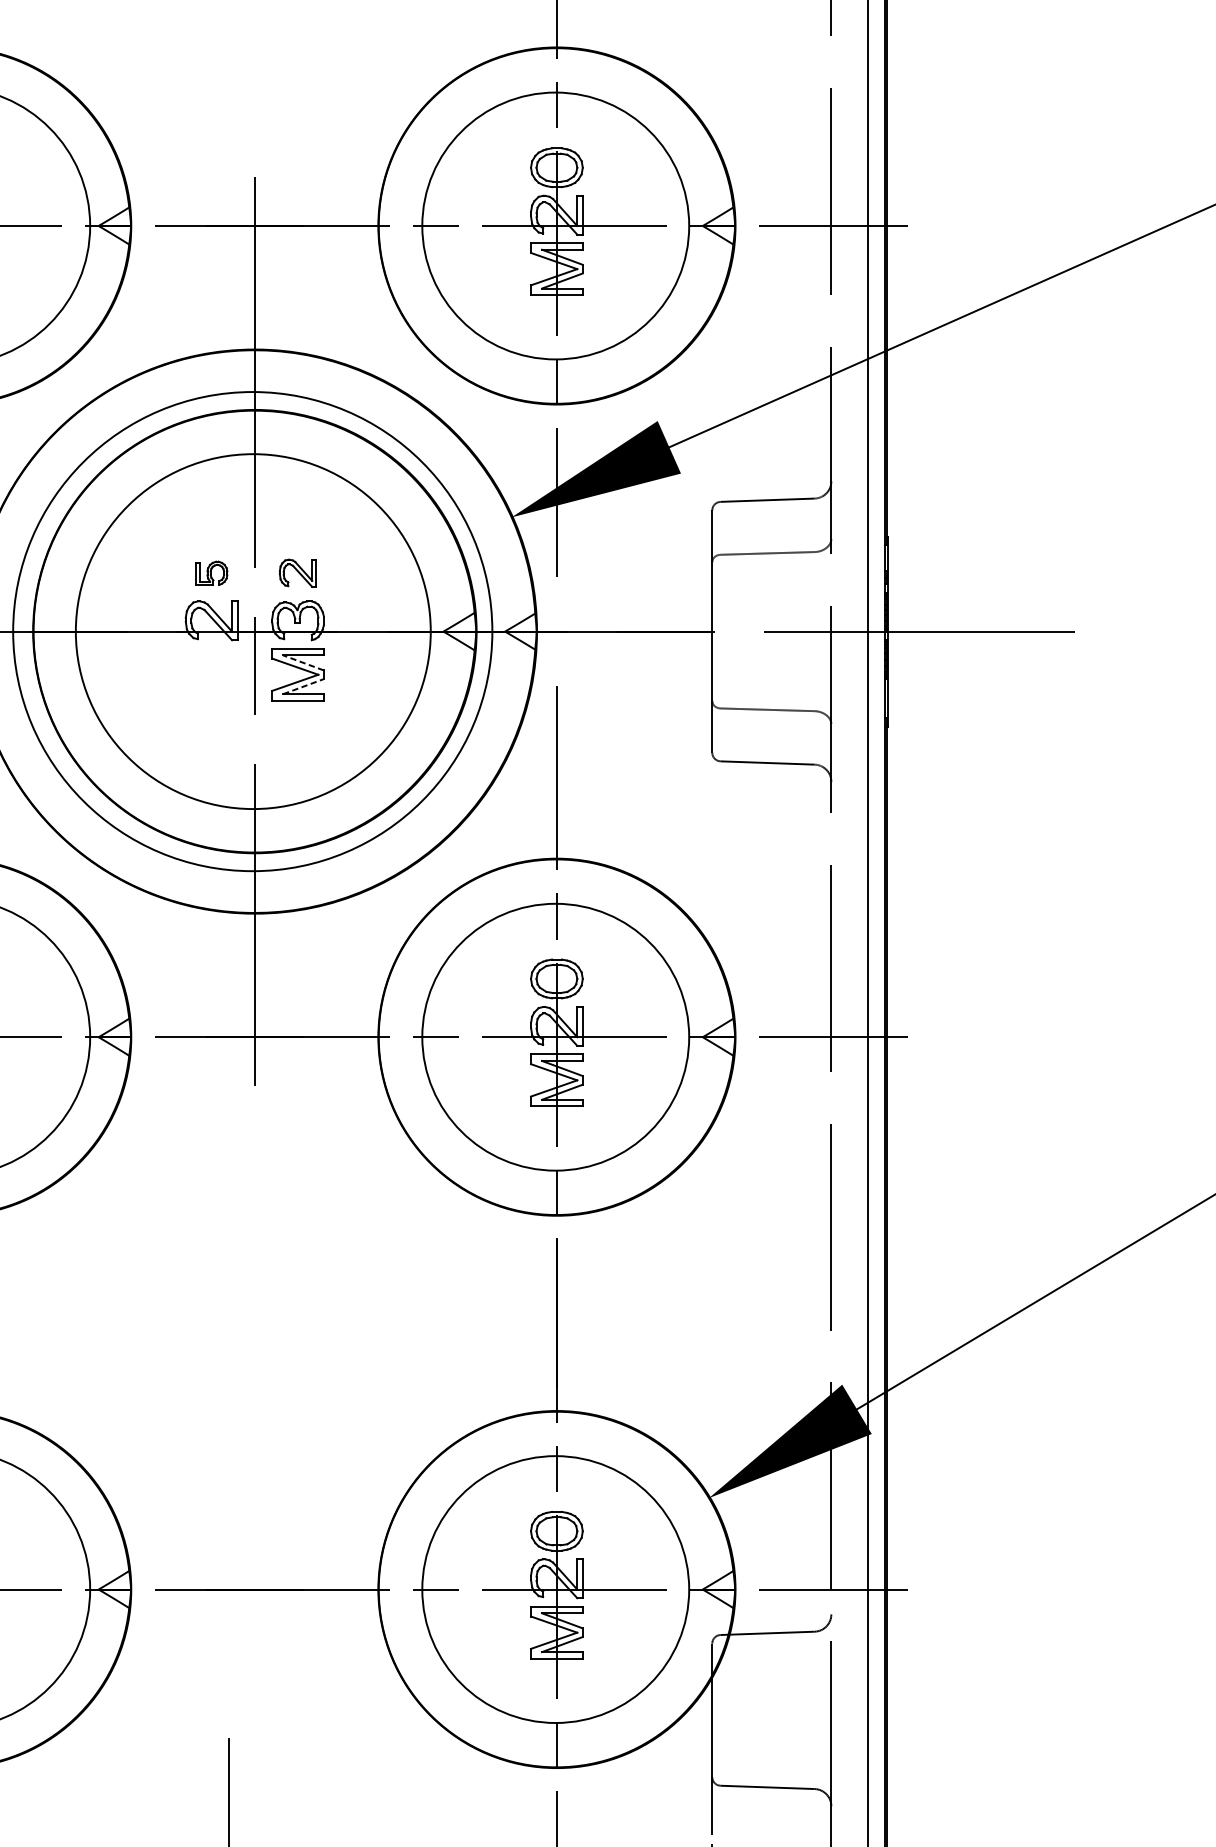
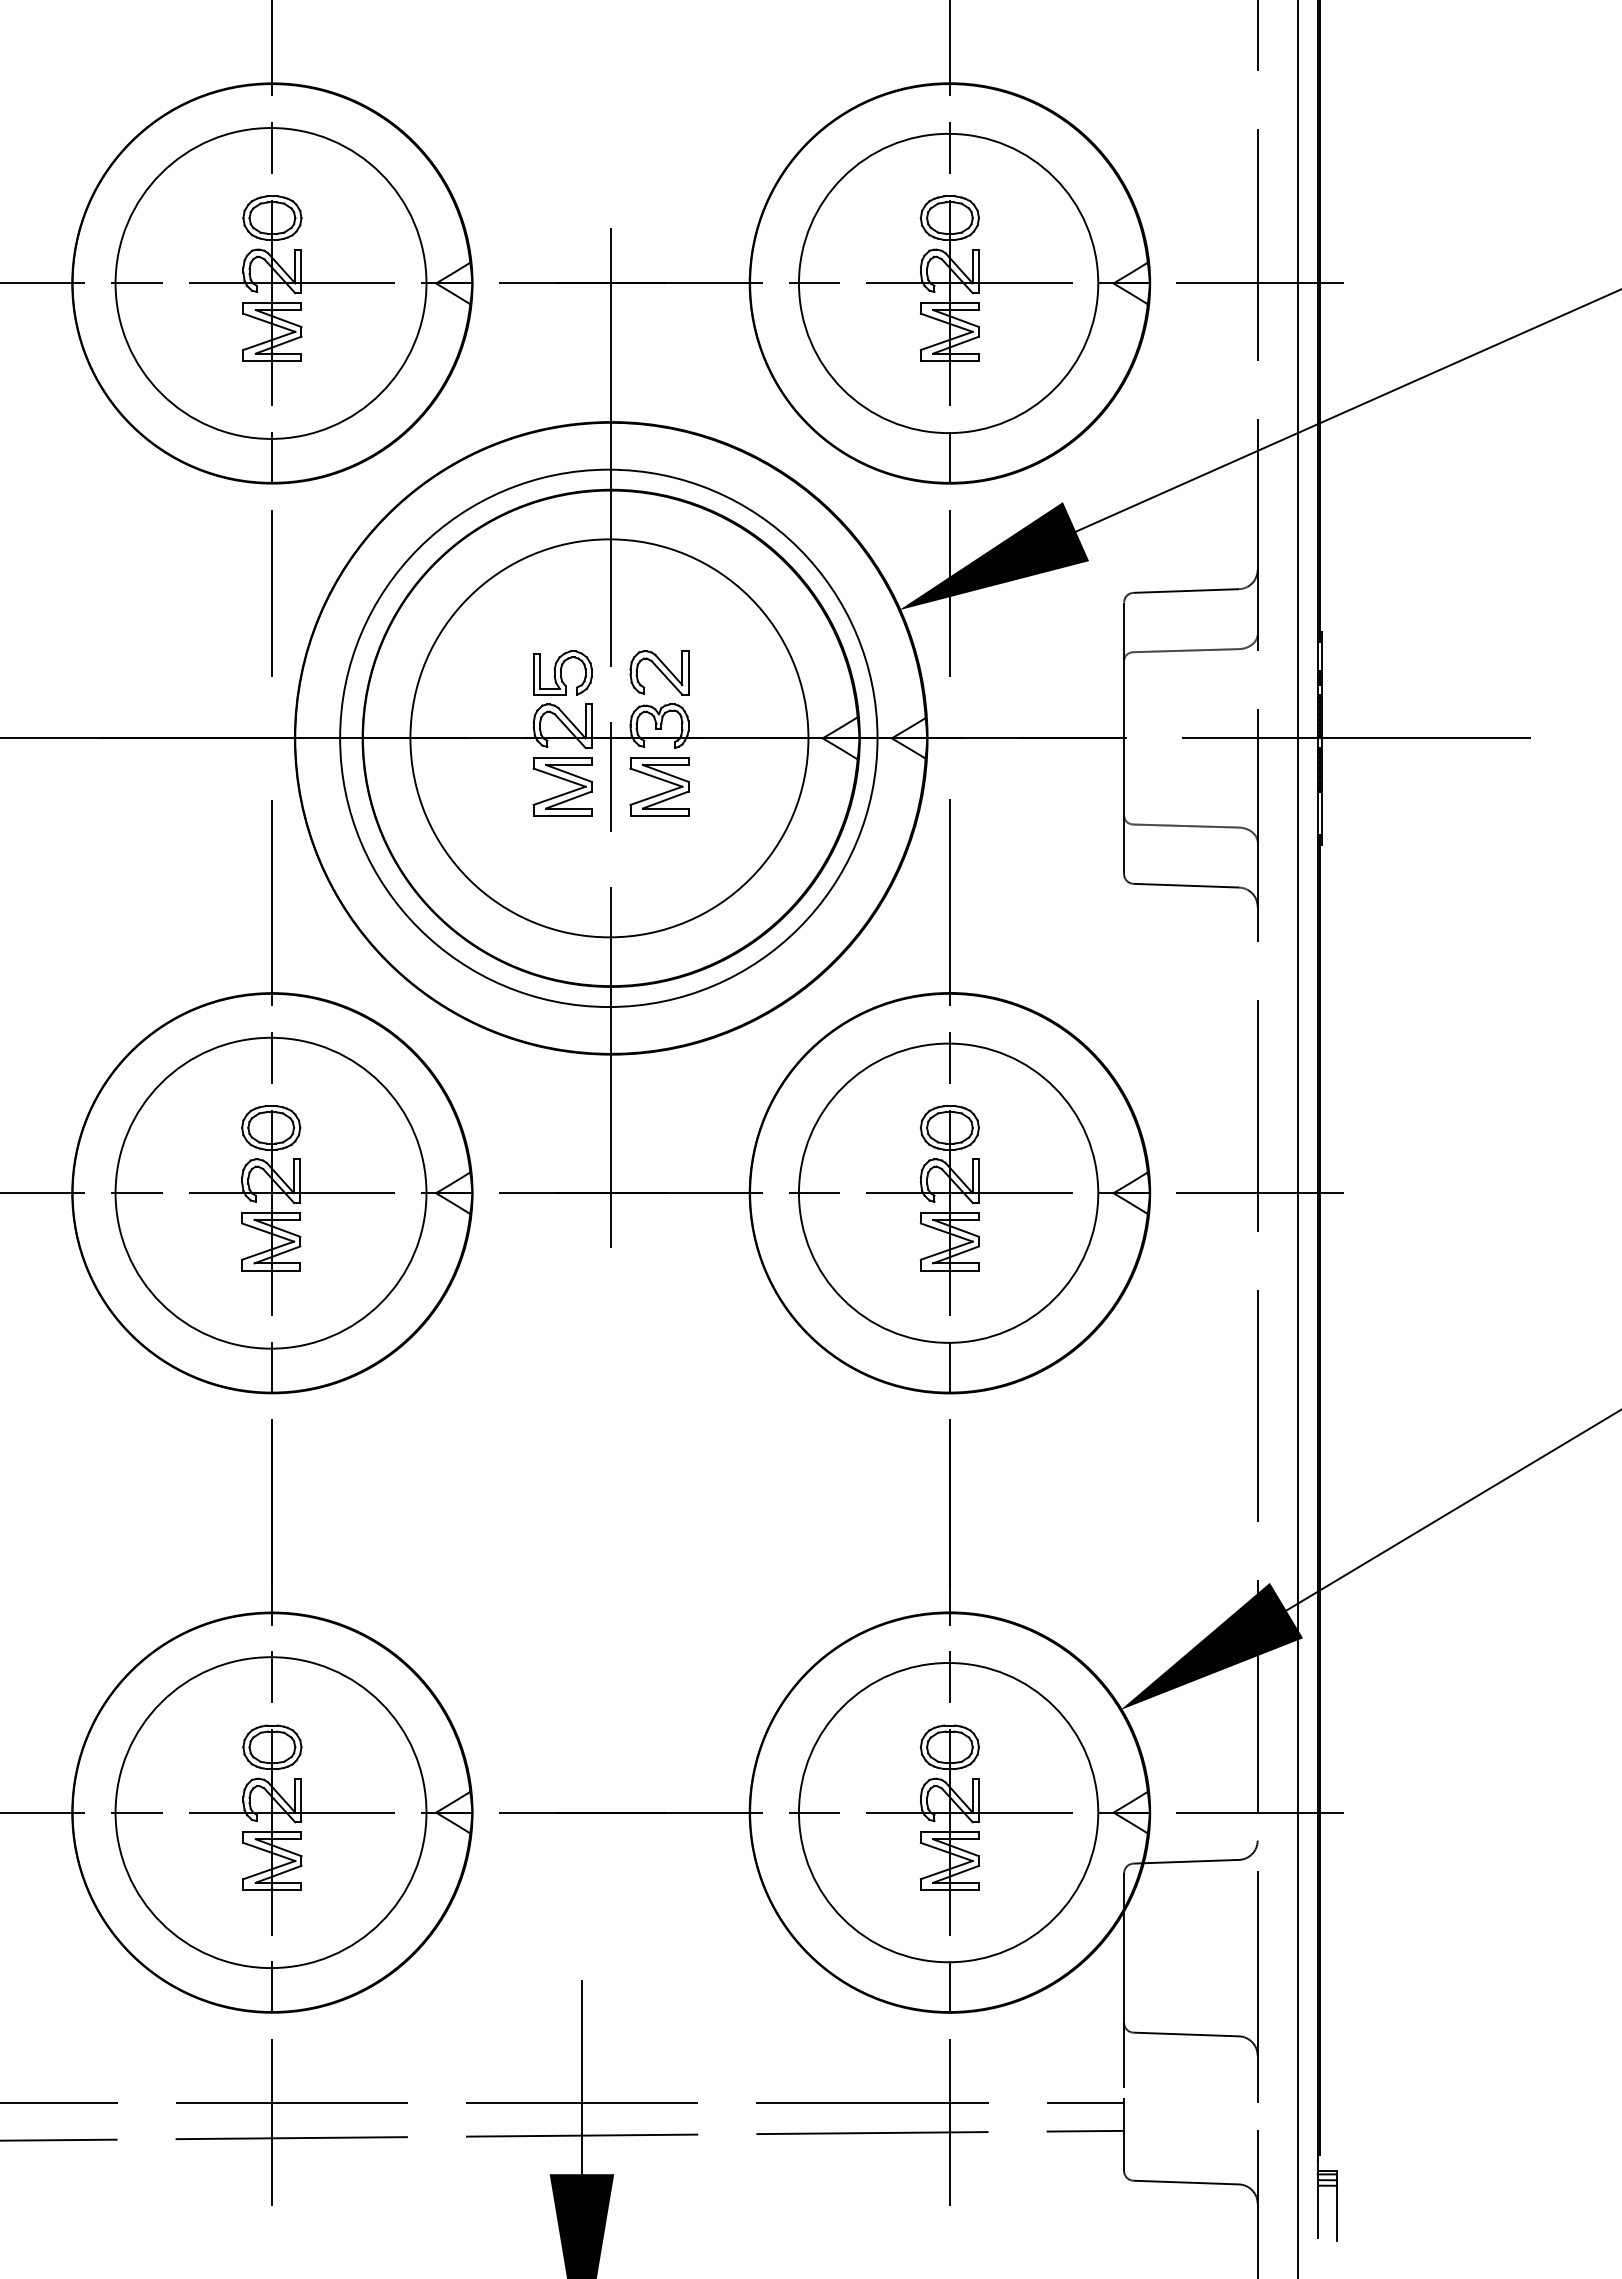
part: (211, 572) -> (562, 672), size x1.67
part: (297, 572) -> (659, 672), size x1.43
line: (303, 662) -> (665, 773), dashed -> solid
part: (213, 669) -> (564, 780), added
line: (304, 686) -> (666, 799), dashed -> solid

